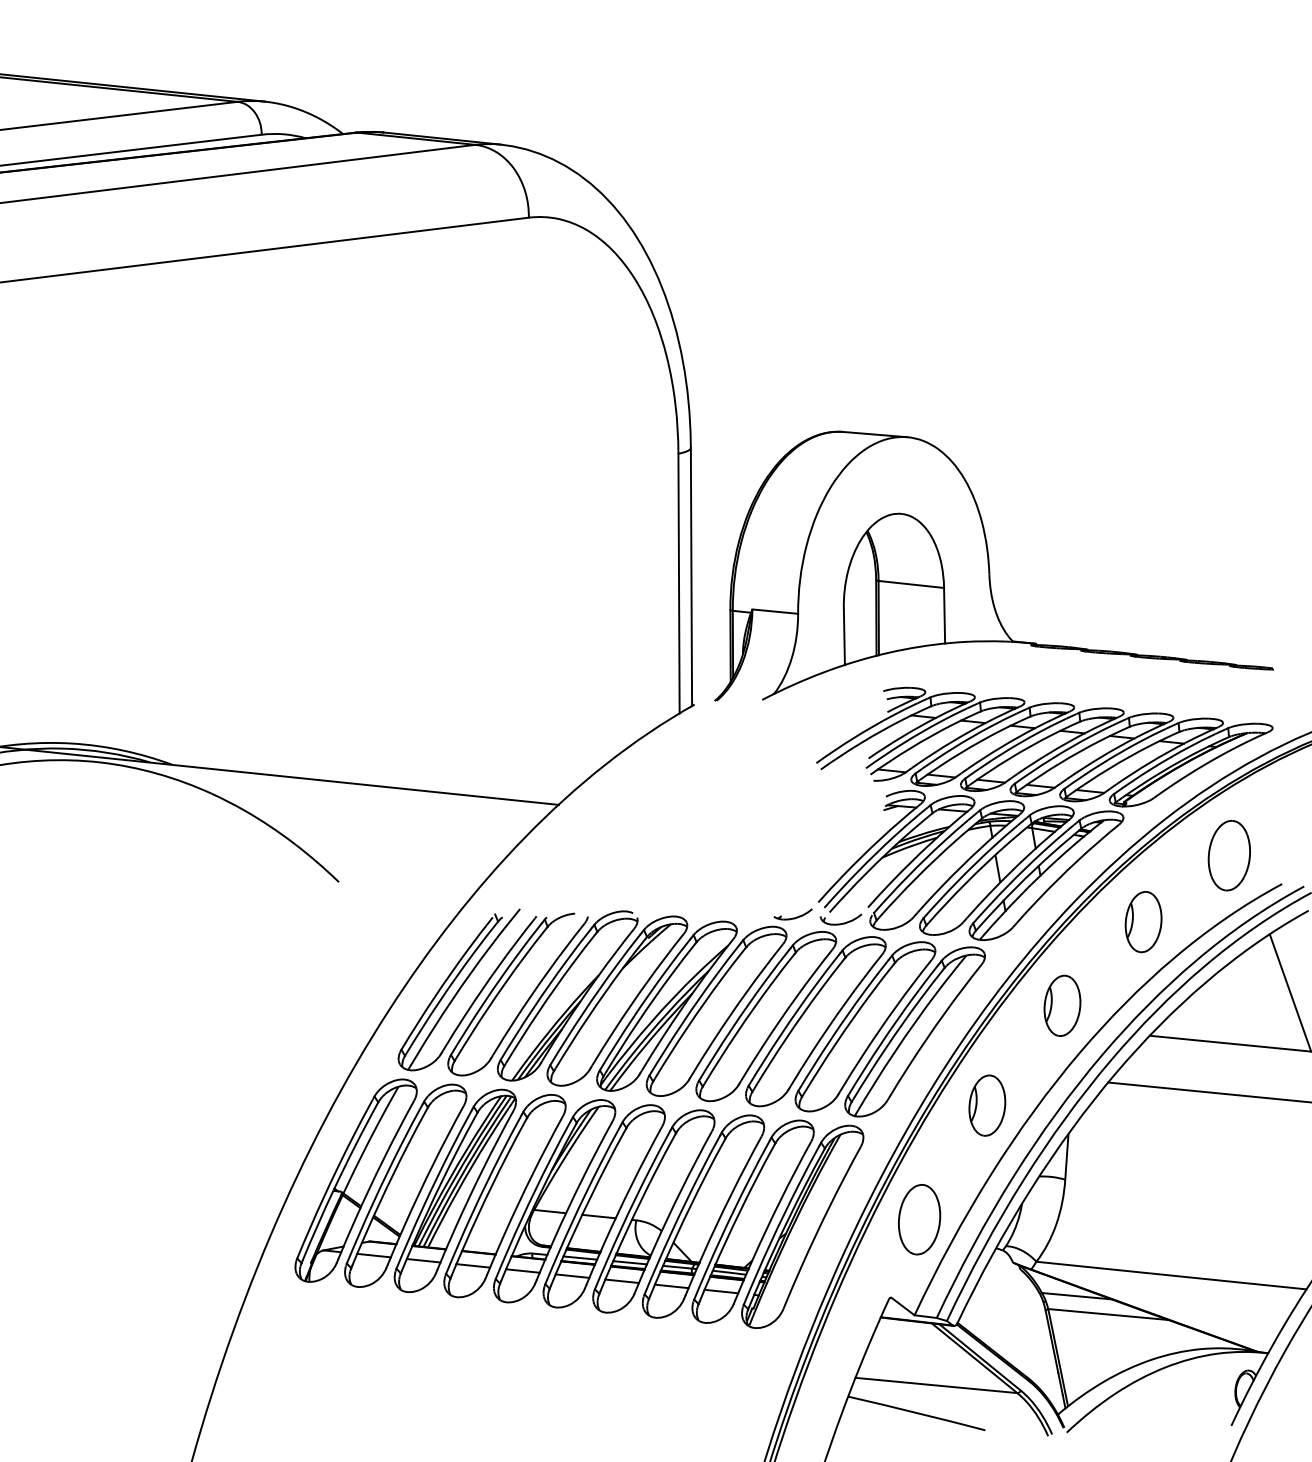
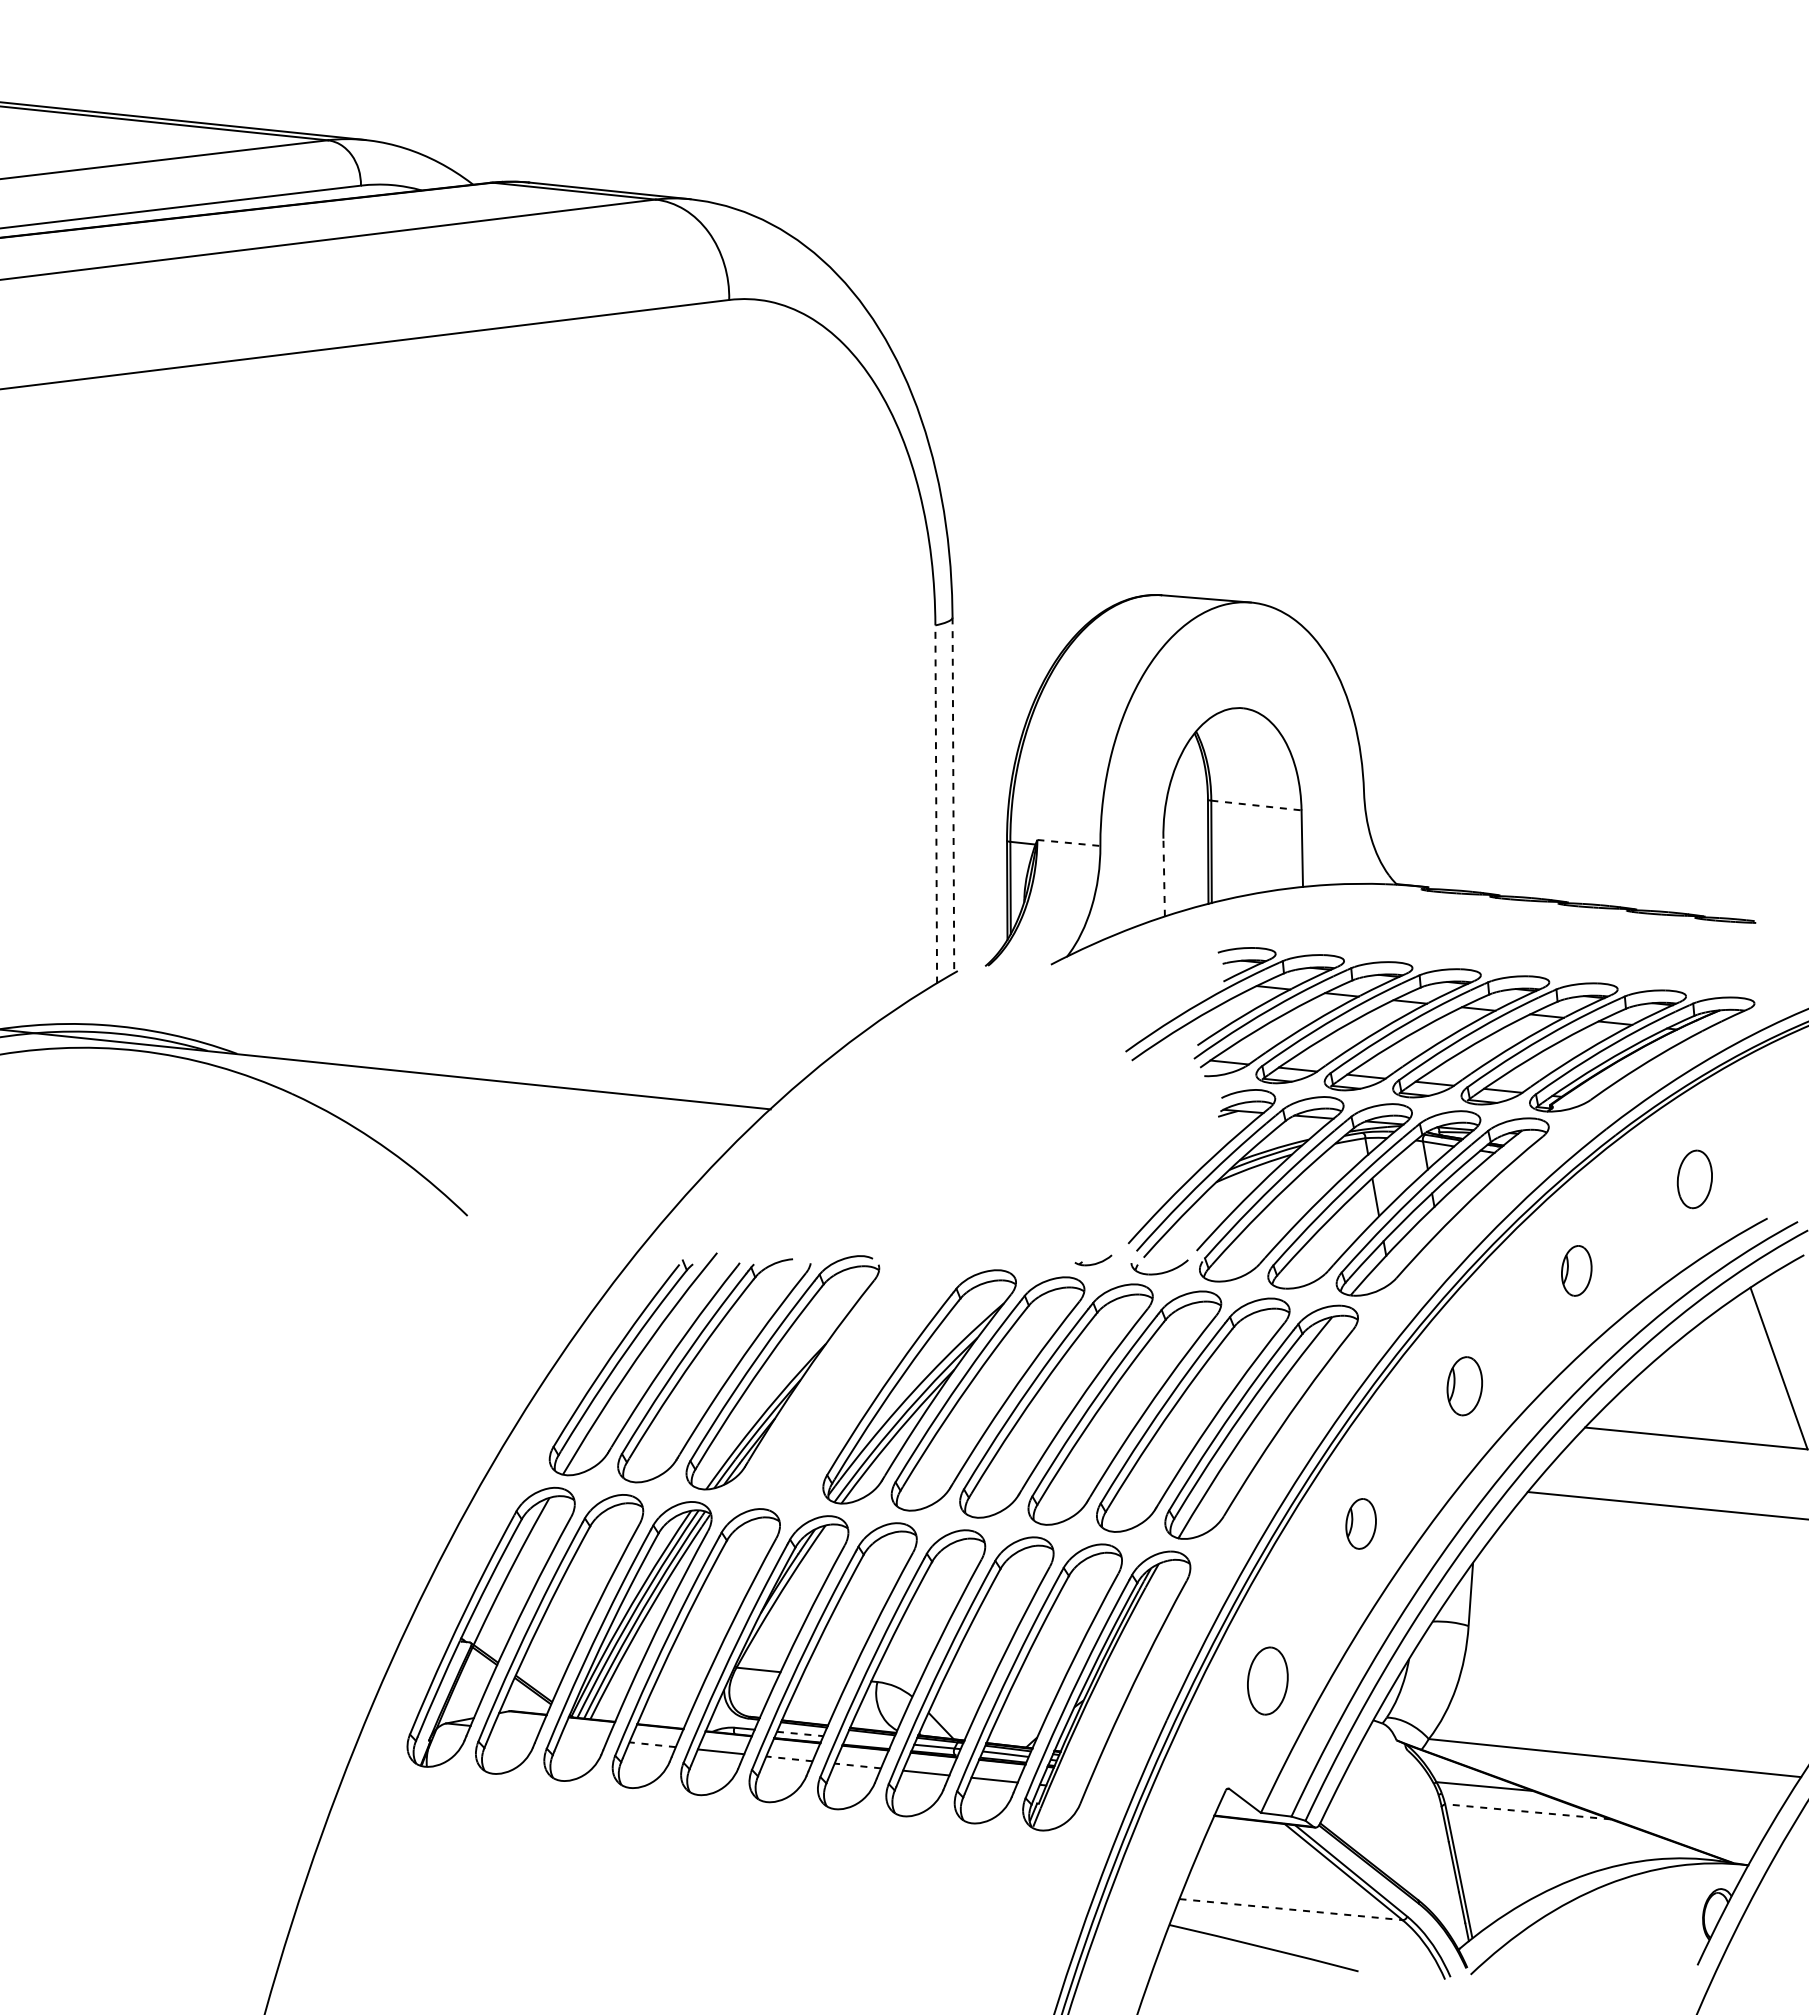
line: (691, 577) -> (953, 795), solid -> dashed
line: (679, 582) -> (936, 803), solid -> dashed
line: (911, 584) -> (1256, 805), solid -> dashed
line: (774, 611) -> (1068, 842), solid -> dashed
line: (844, 636) -> (1164, 877), solid -> dashed
part: (1229, 855) -> (1694, 1179), size x0.6
part: (793, 914) -> (1093, 1260), size x0.7
part: (1143, 921) -> (1576, 1270), size x0.6
part: (617, 1000) -> (851, 1379), removed
part: (1062, 1005) -> (1464, 1385), size x0.7
part: (986, 1105) -> (1360, 1523), size x0.6
line: (598, 1216) -> (825, 1676), removed
part: (919, 1219) -> (1267, 1680), size x0.7
line: (373, 1255) -> (515, 1730), removed
line: (580, 1258) -> (800, 1734), solid -> dashed
line: (423, 1260) -> (584, 1737), removed
line: (629, 1262) -> (868, 1740), removed
line: (473, 1265) -> (652, 1744), solid -> dashed
line: (572, 1275) -> (789, 1758), solid -> dashed
line: (621, 1280) -> (857, 1765), solid -> dashed
line: (1107, 1314) -> (1527, 1811), solid -> dashed
line: (936, 1385) -> (1291, 1909), solid -> dashed

